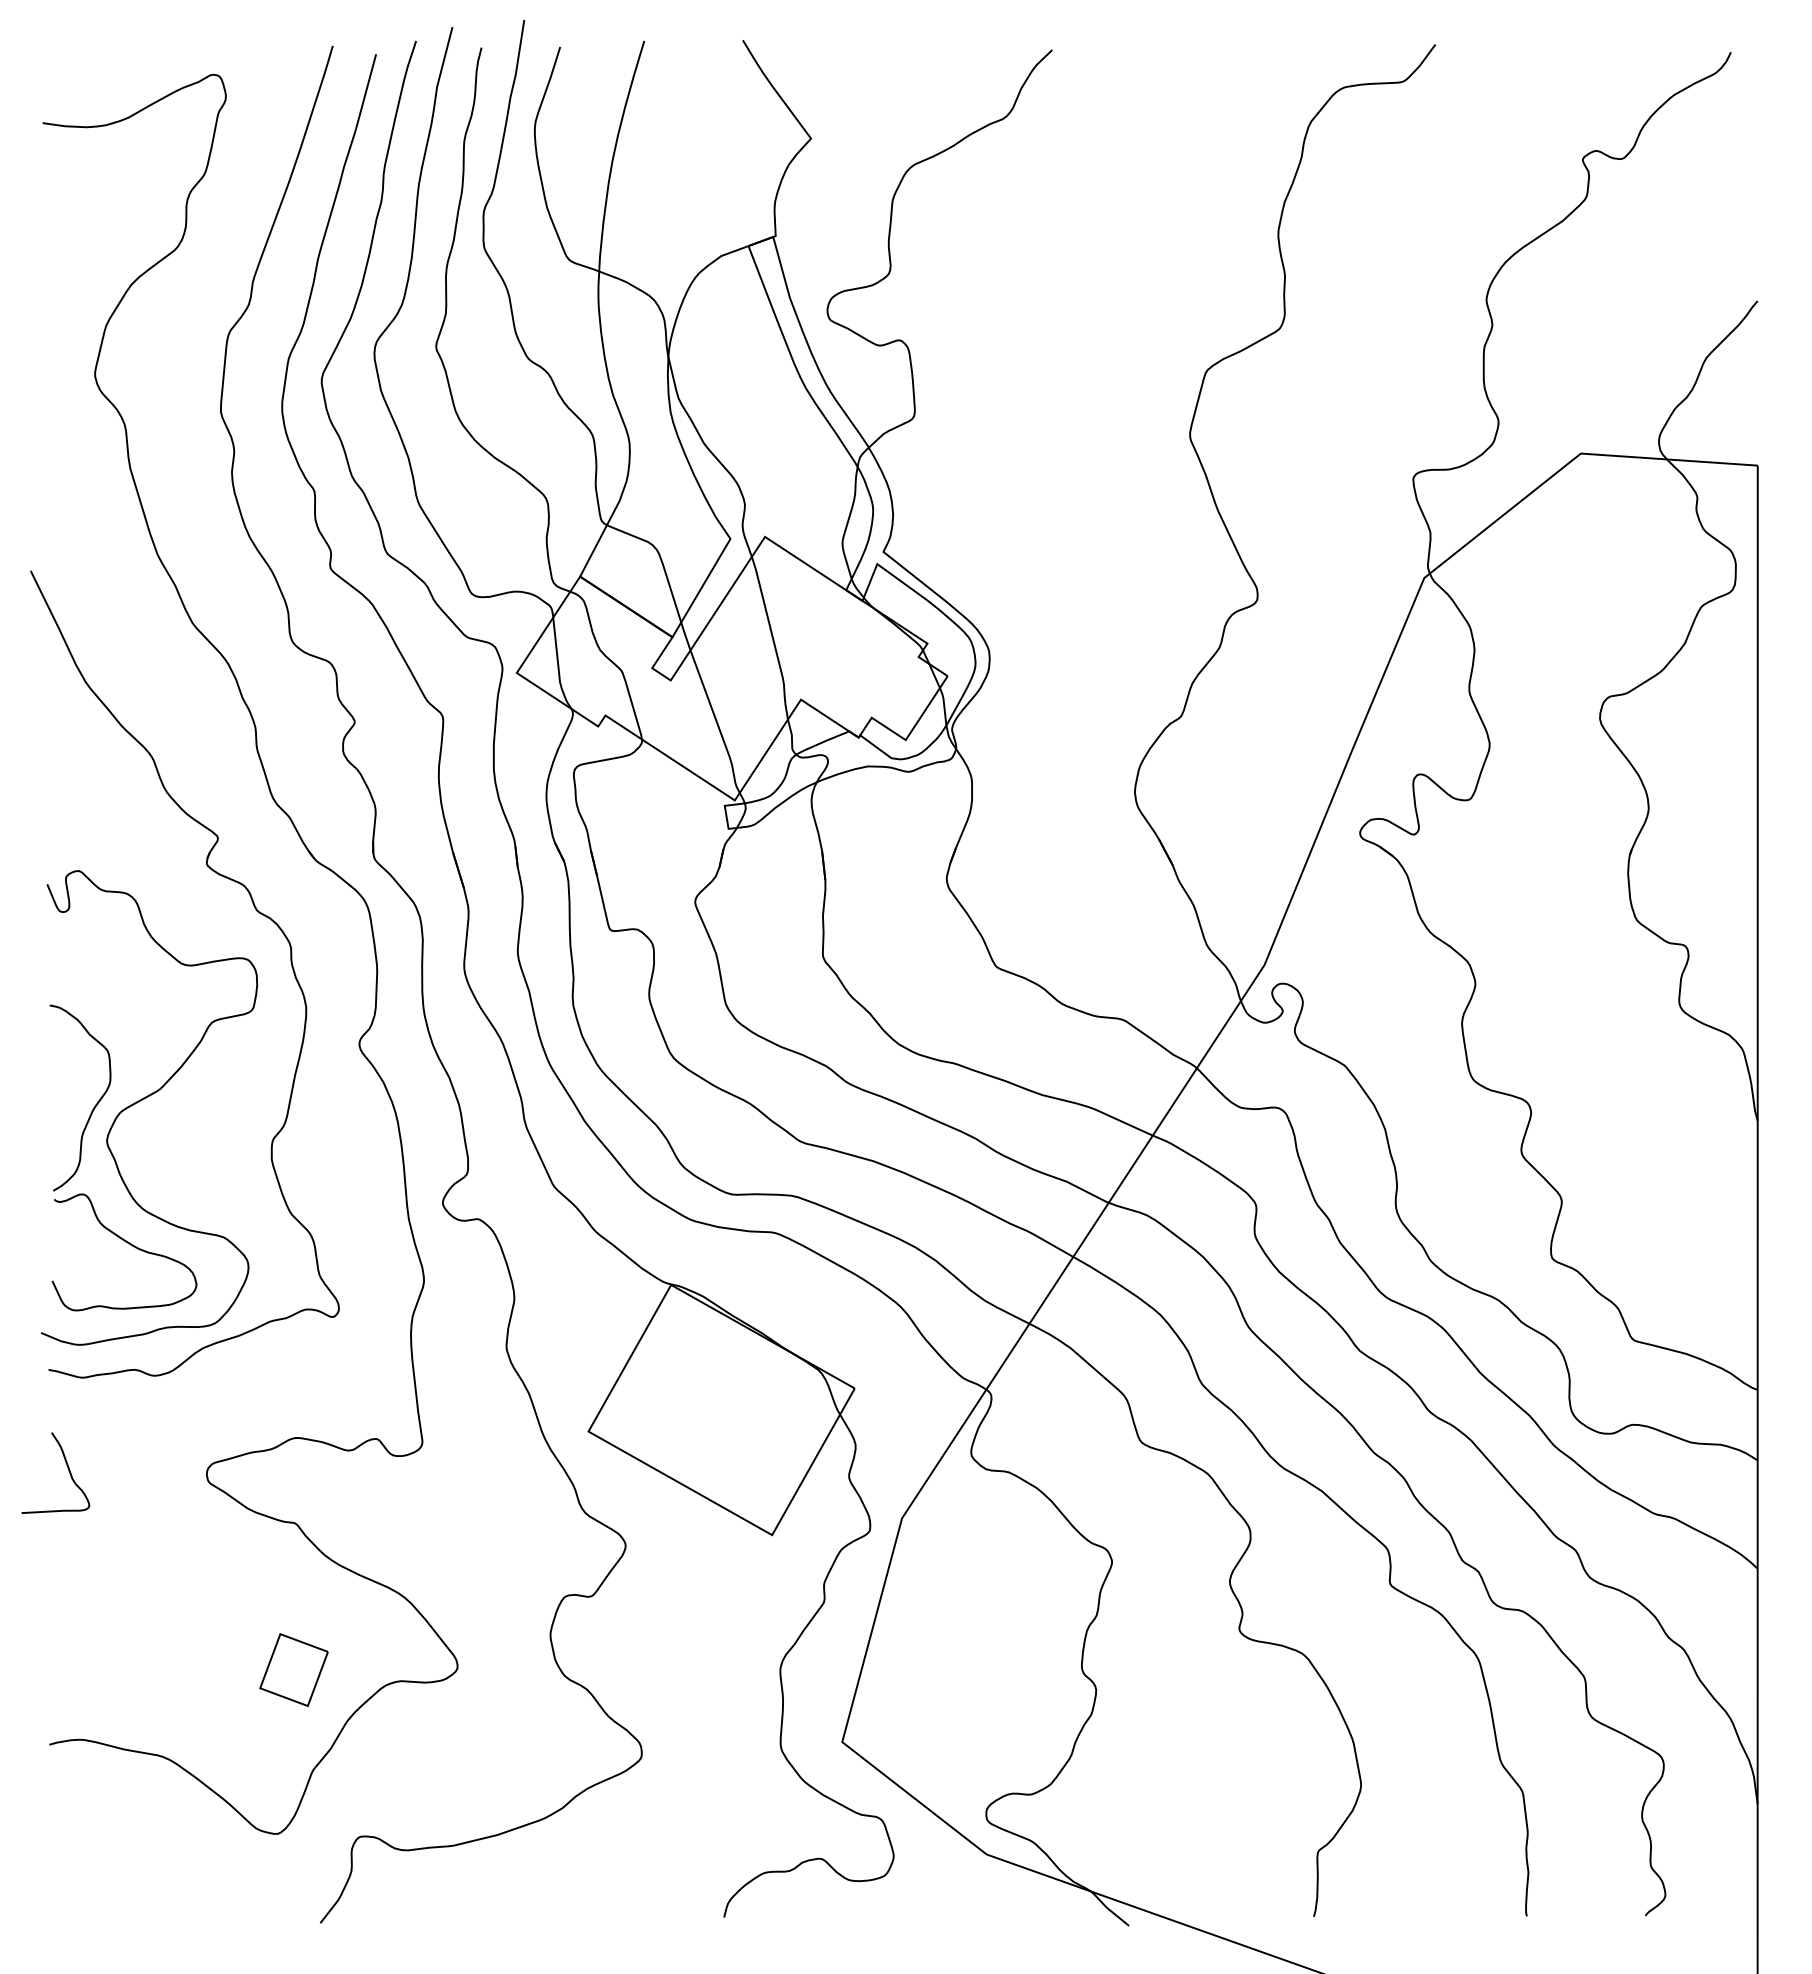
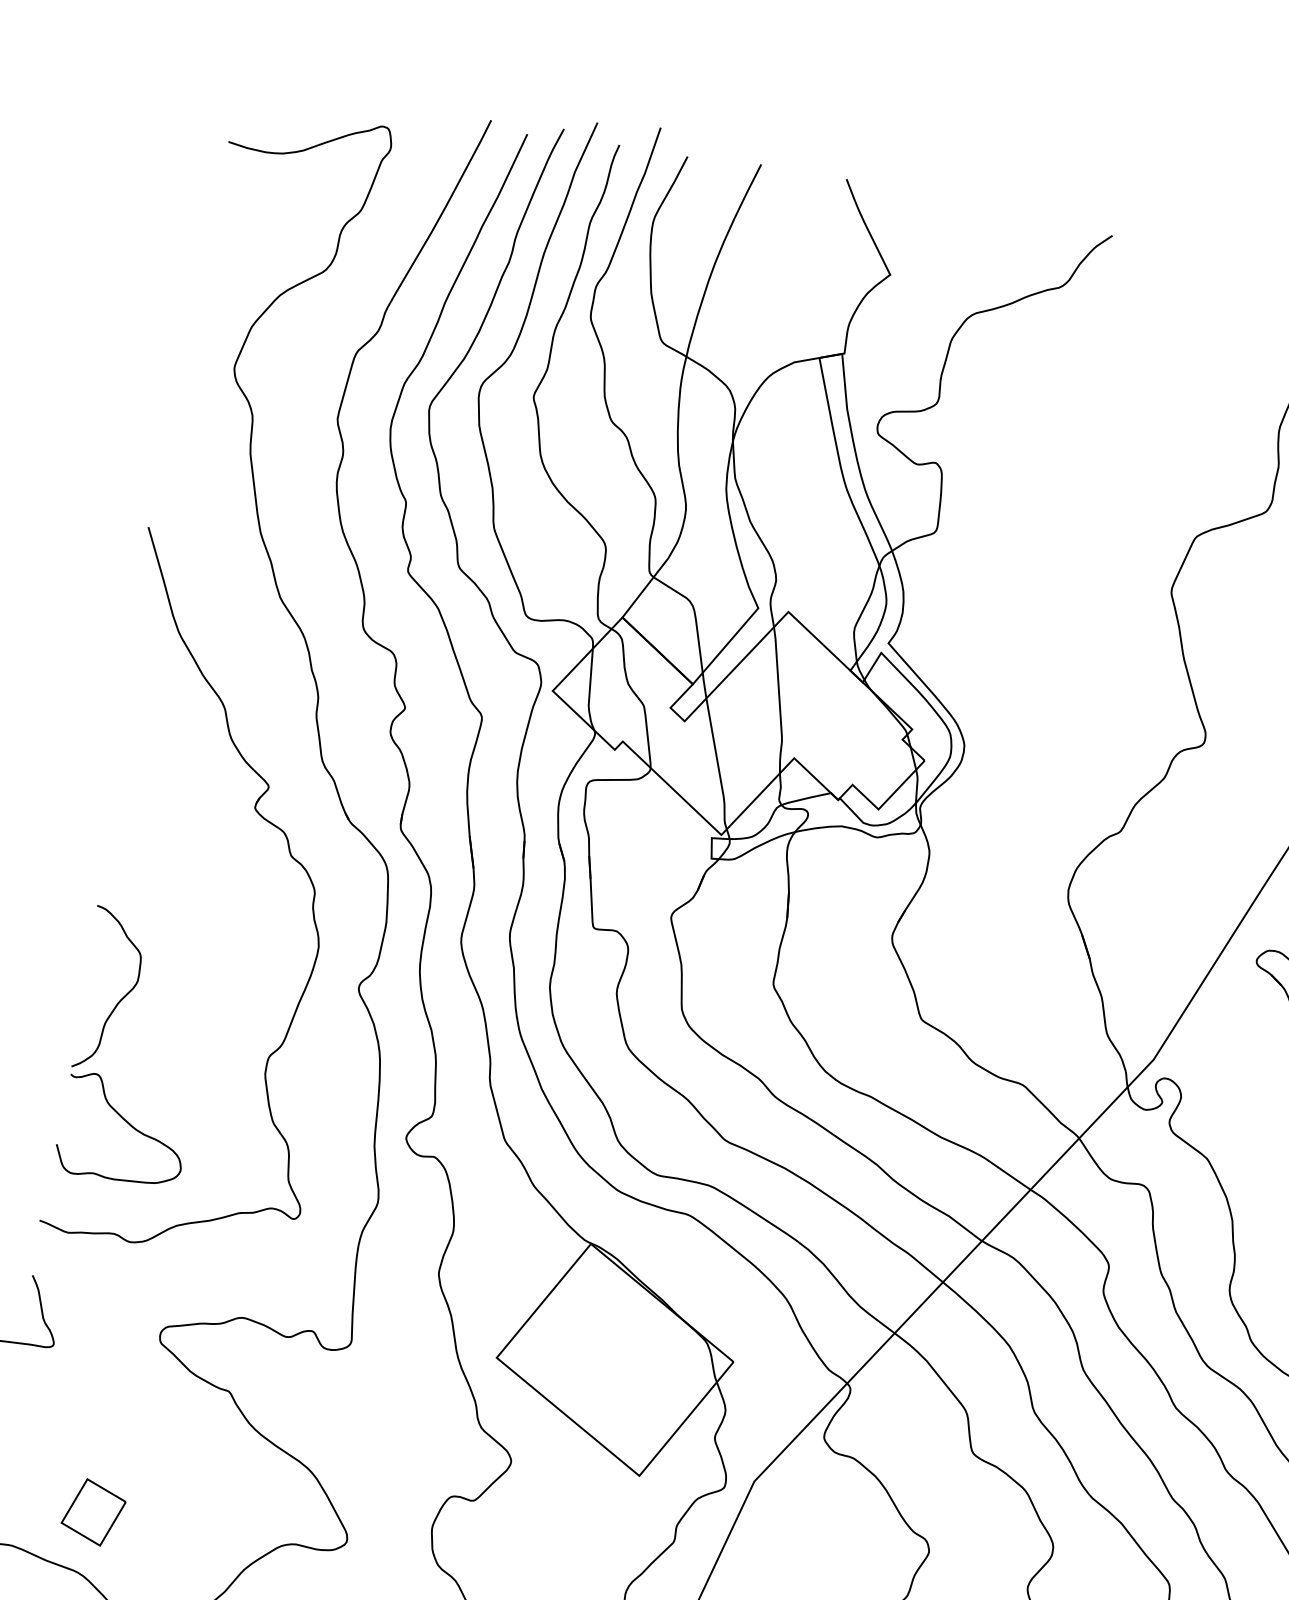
curve: (144, 1099) -> (164, 1001), removed
part: (293, 1669) -> (93, 1511), moved

